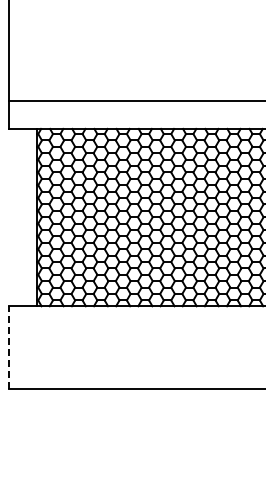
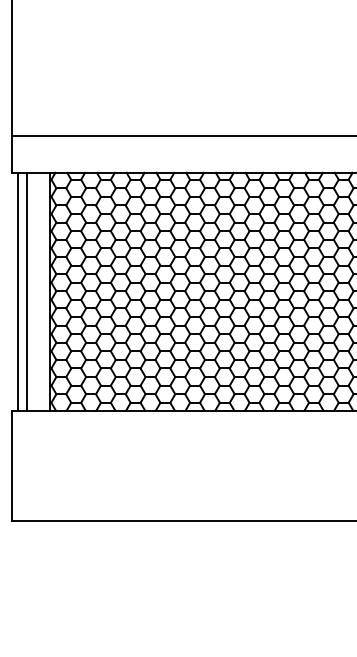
line: (13, 217) -> (18, 291), added
line: (20, 217) -> (27, 291), added
line: (8, 347) -> (11, 465), dashed -> solid

